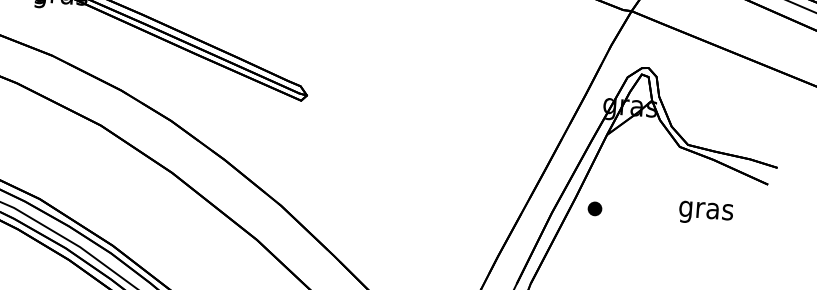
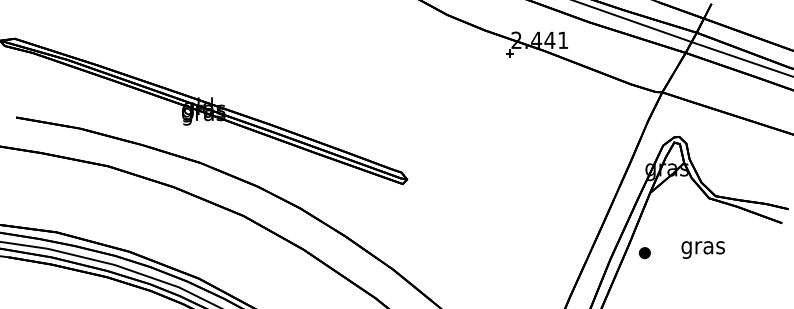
text: (705, 212) -> (702, 249), moved

